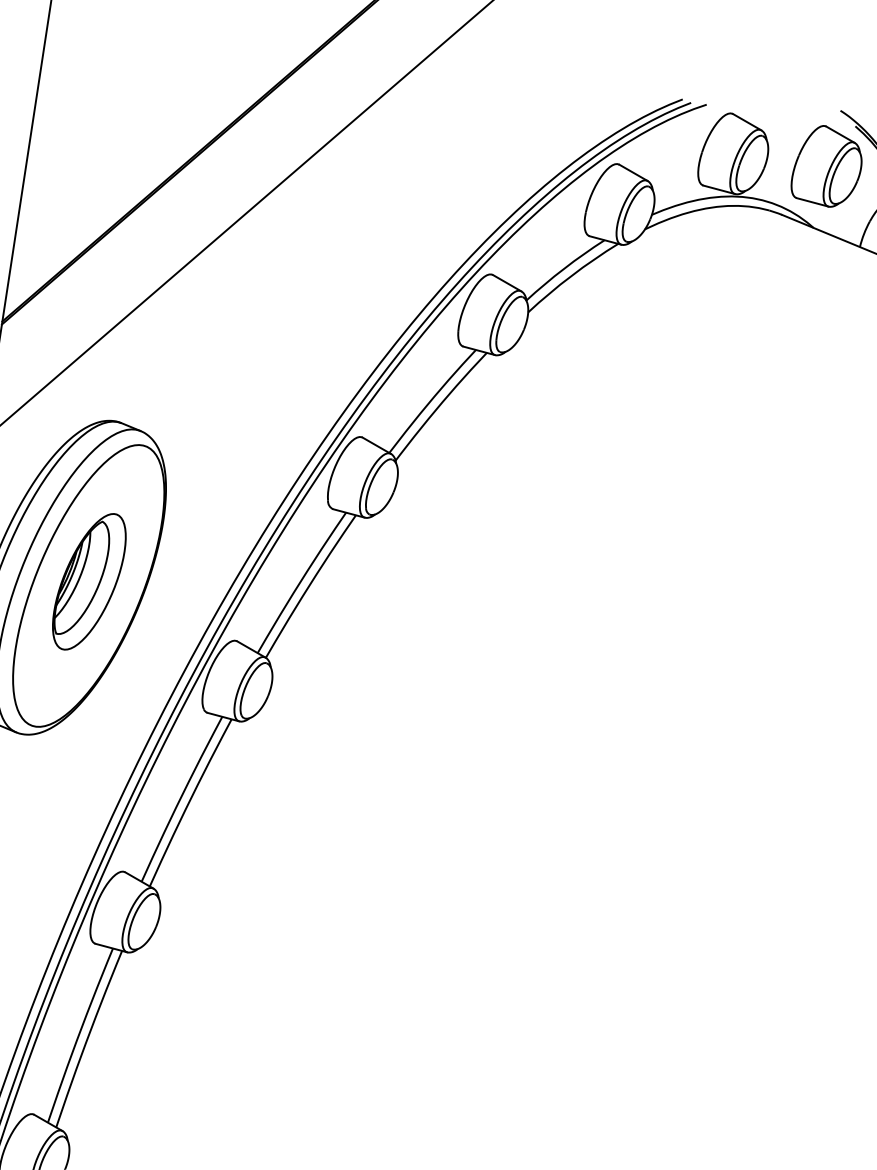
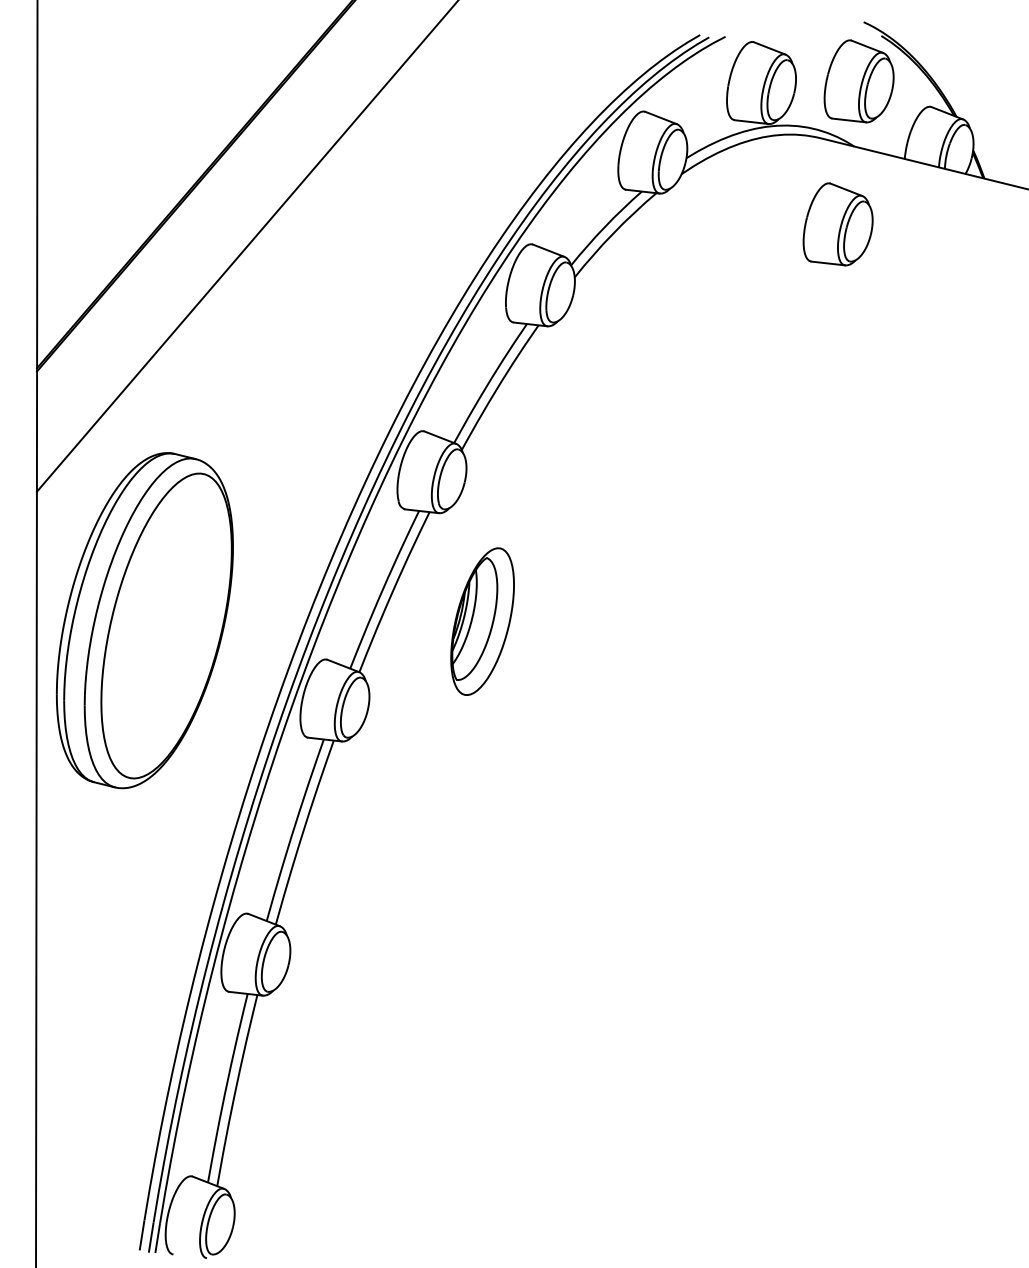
part: (786, 299) -> (837, 224), added
part: (89, 581) -> (482, 621), moved

